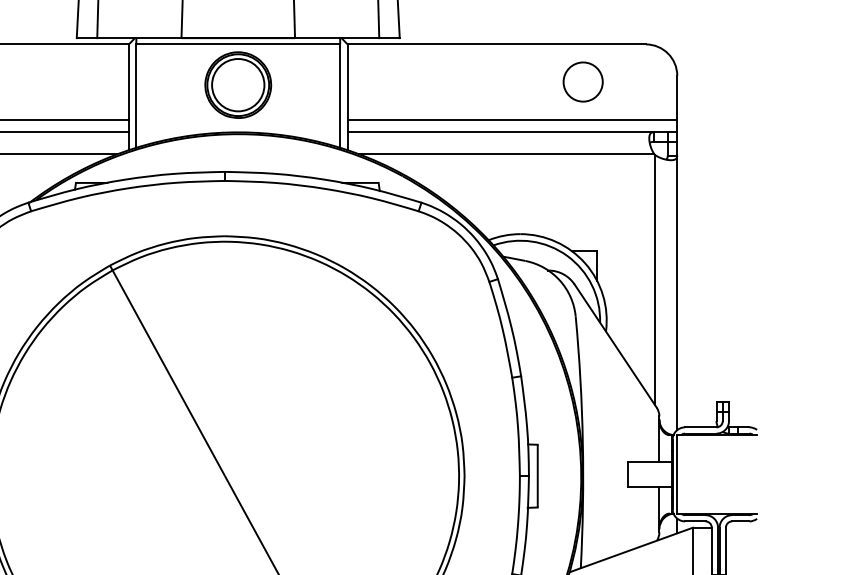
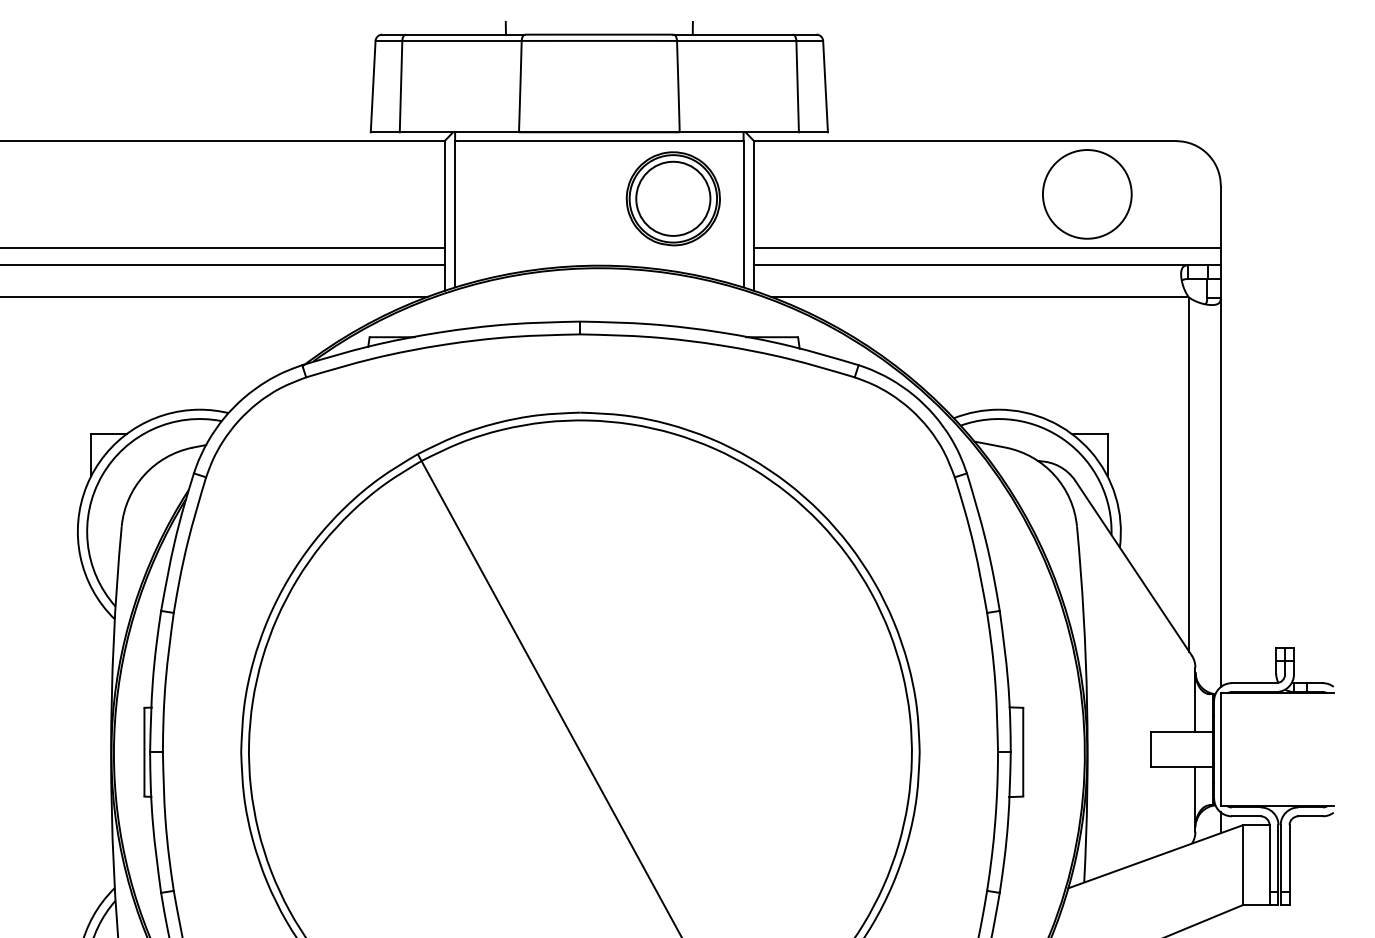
circle: (583, 82) -> (1087, 194), size x1.6
part: (237, 84) -> (672, 198), moved

